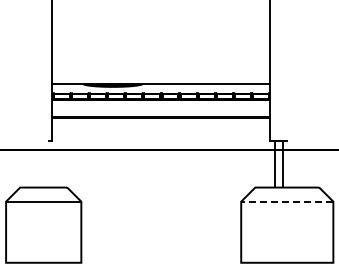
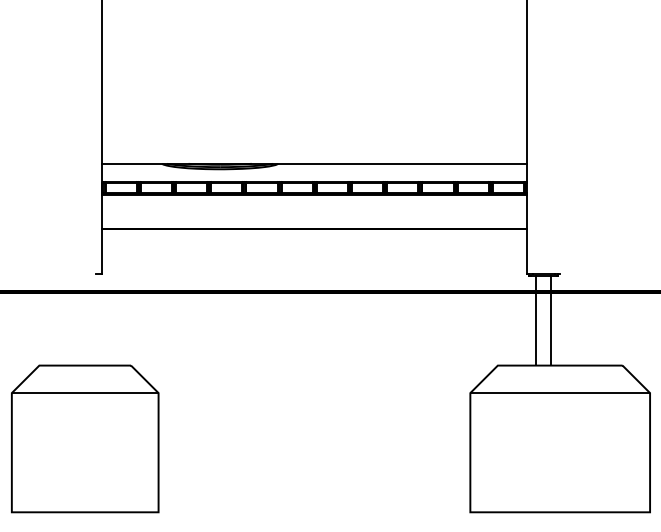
line: (286, 201) -> (558, 392), dashed -> solid

